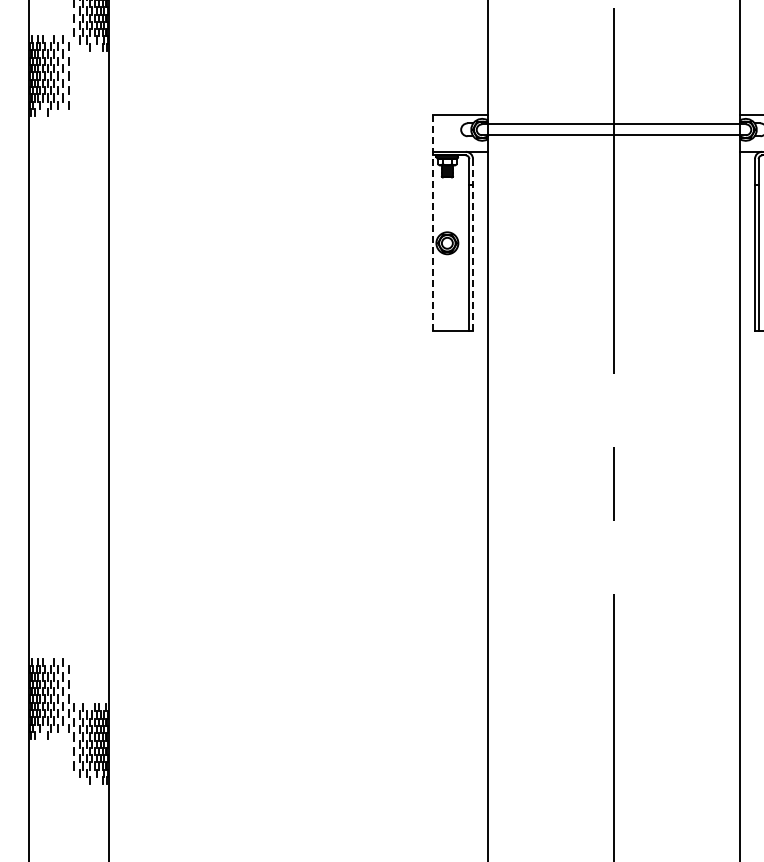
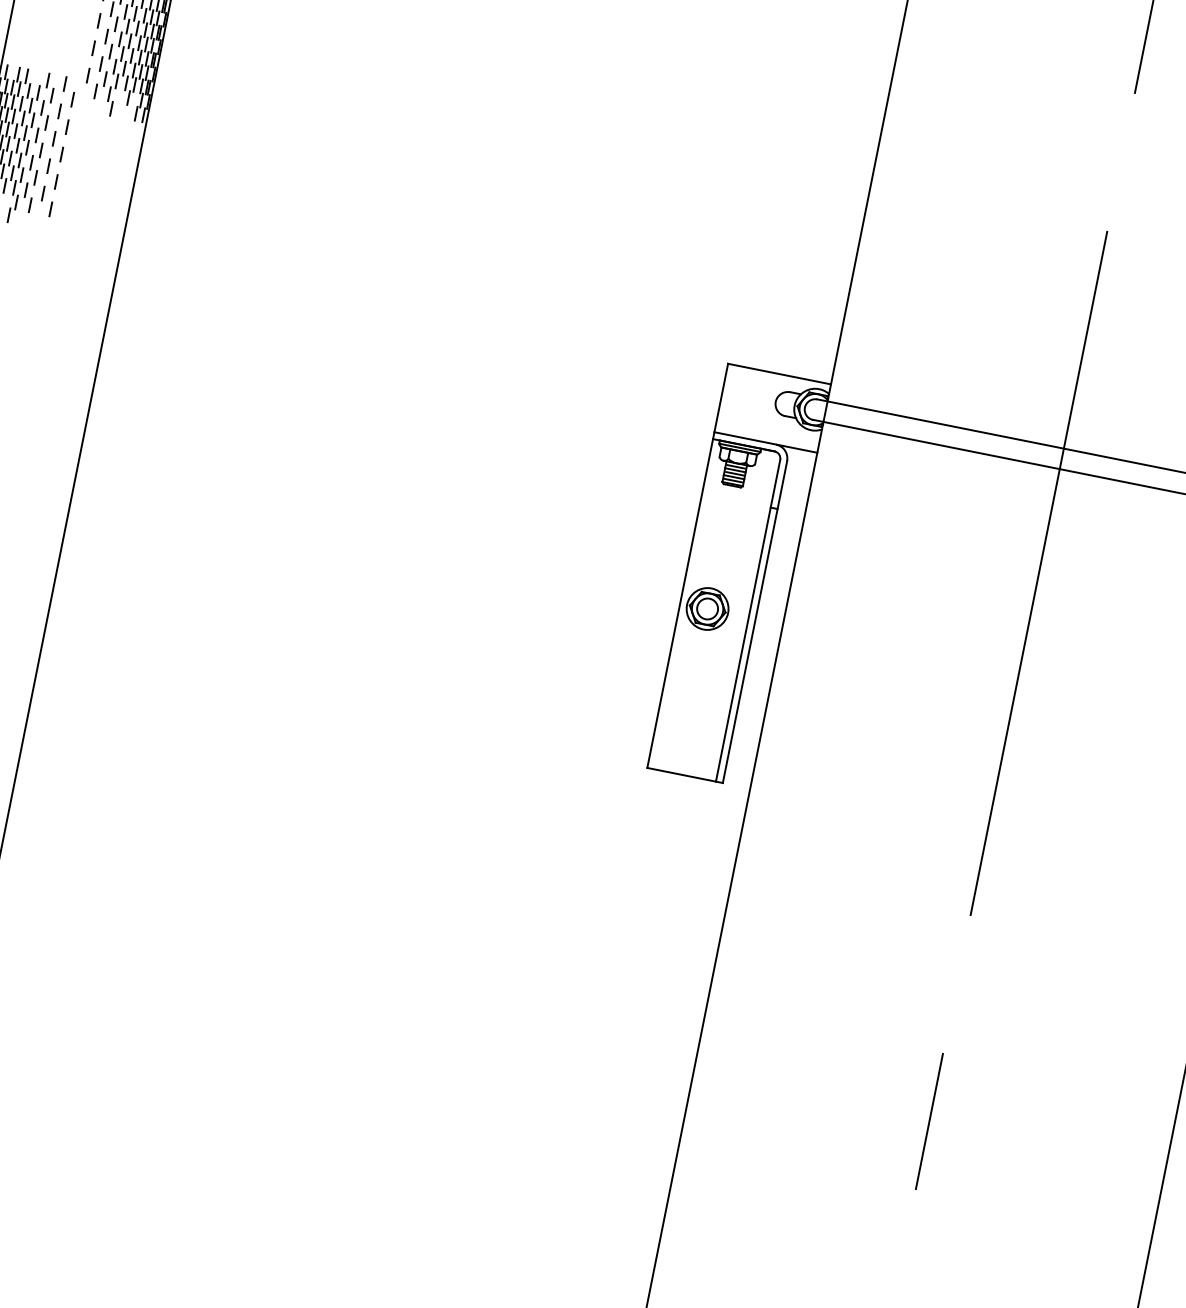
line: (432, 223) -> (687, 566), dashed -> solid
line: (473, 245) -> (755, 622), dashed -> solid

